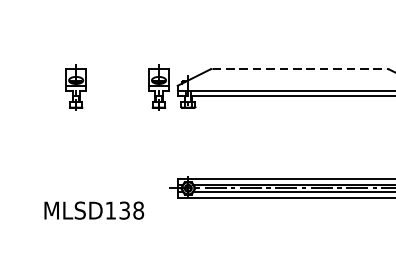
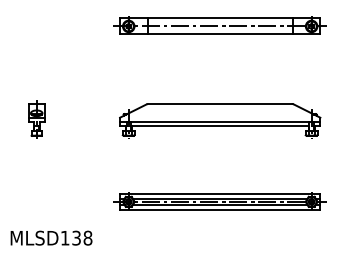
line: (300, 68) -> (220, 103), dashed -> solid
part: (158, 87) -> (104, 119), removed
text: (94, 209) -> (51, 237), moved

